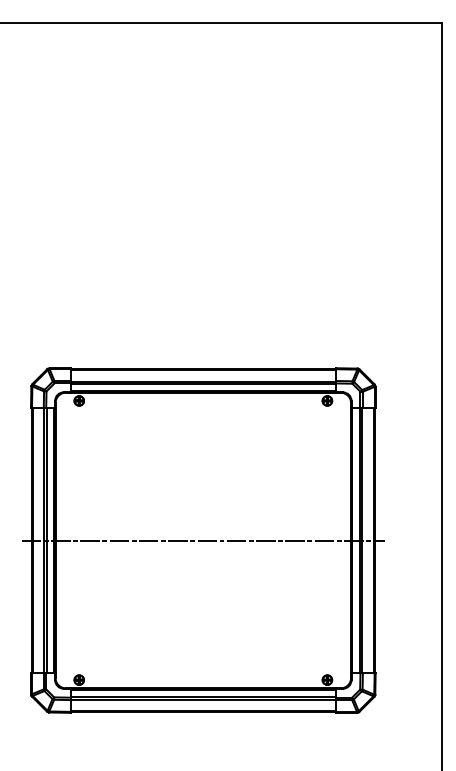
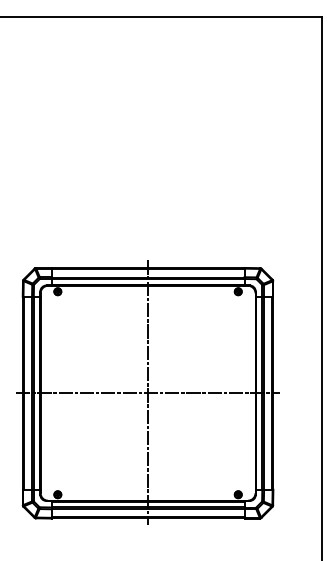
line: (203, 539) -> (148, 392), added

